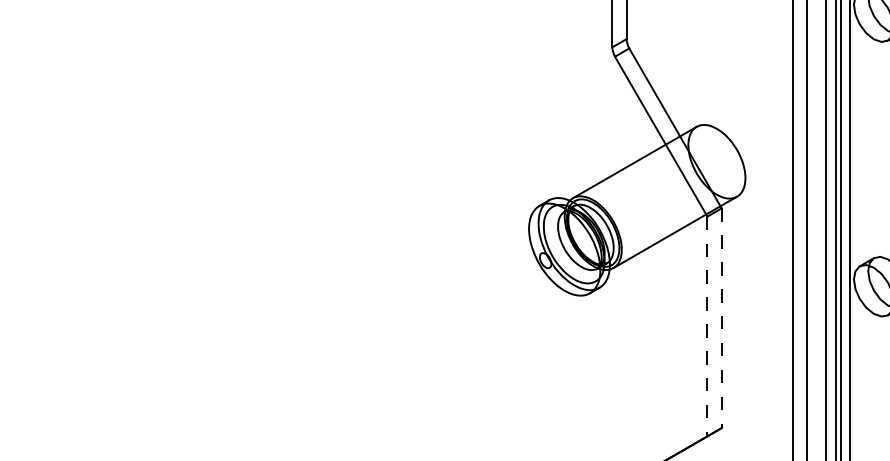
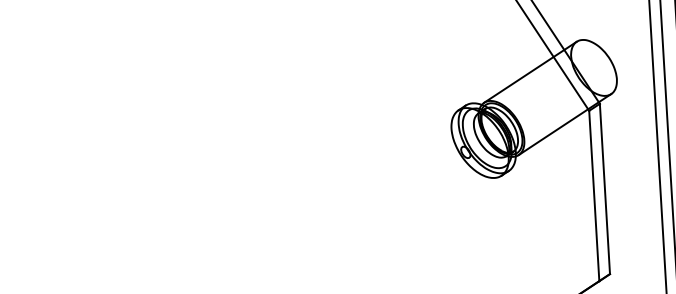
line: (721, 318) -> (604, 189), dashed -> solid
line: (707, 326) -> (594, 196), dashed -> solid

